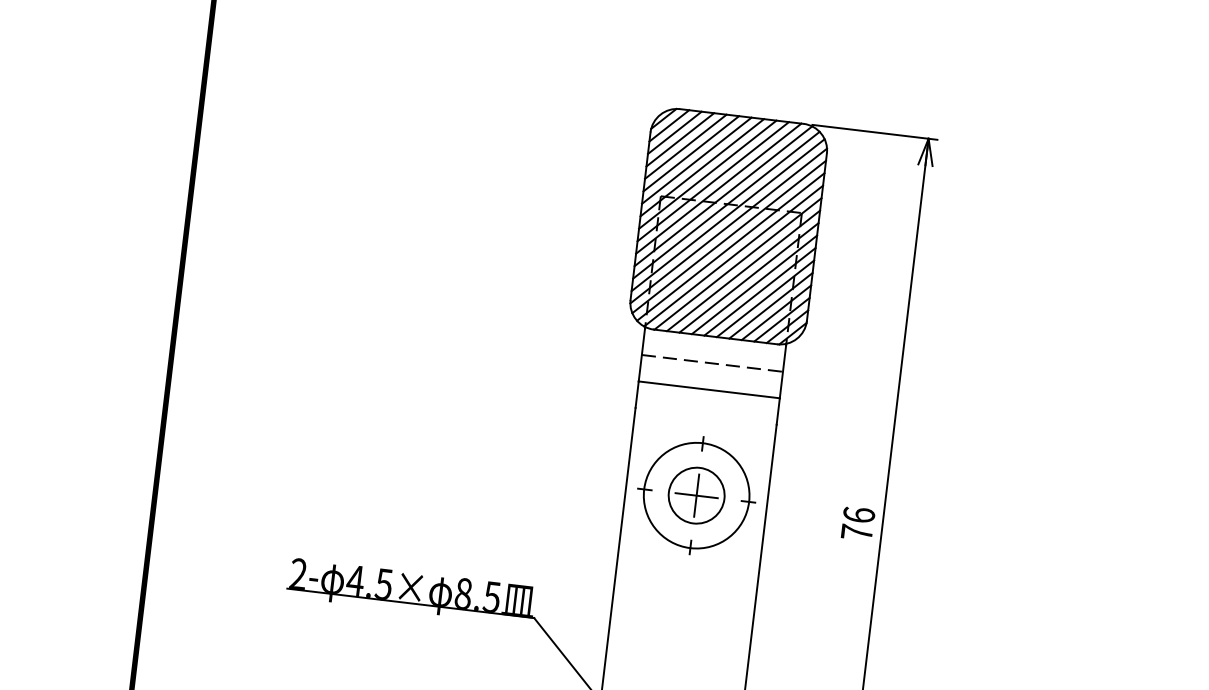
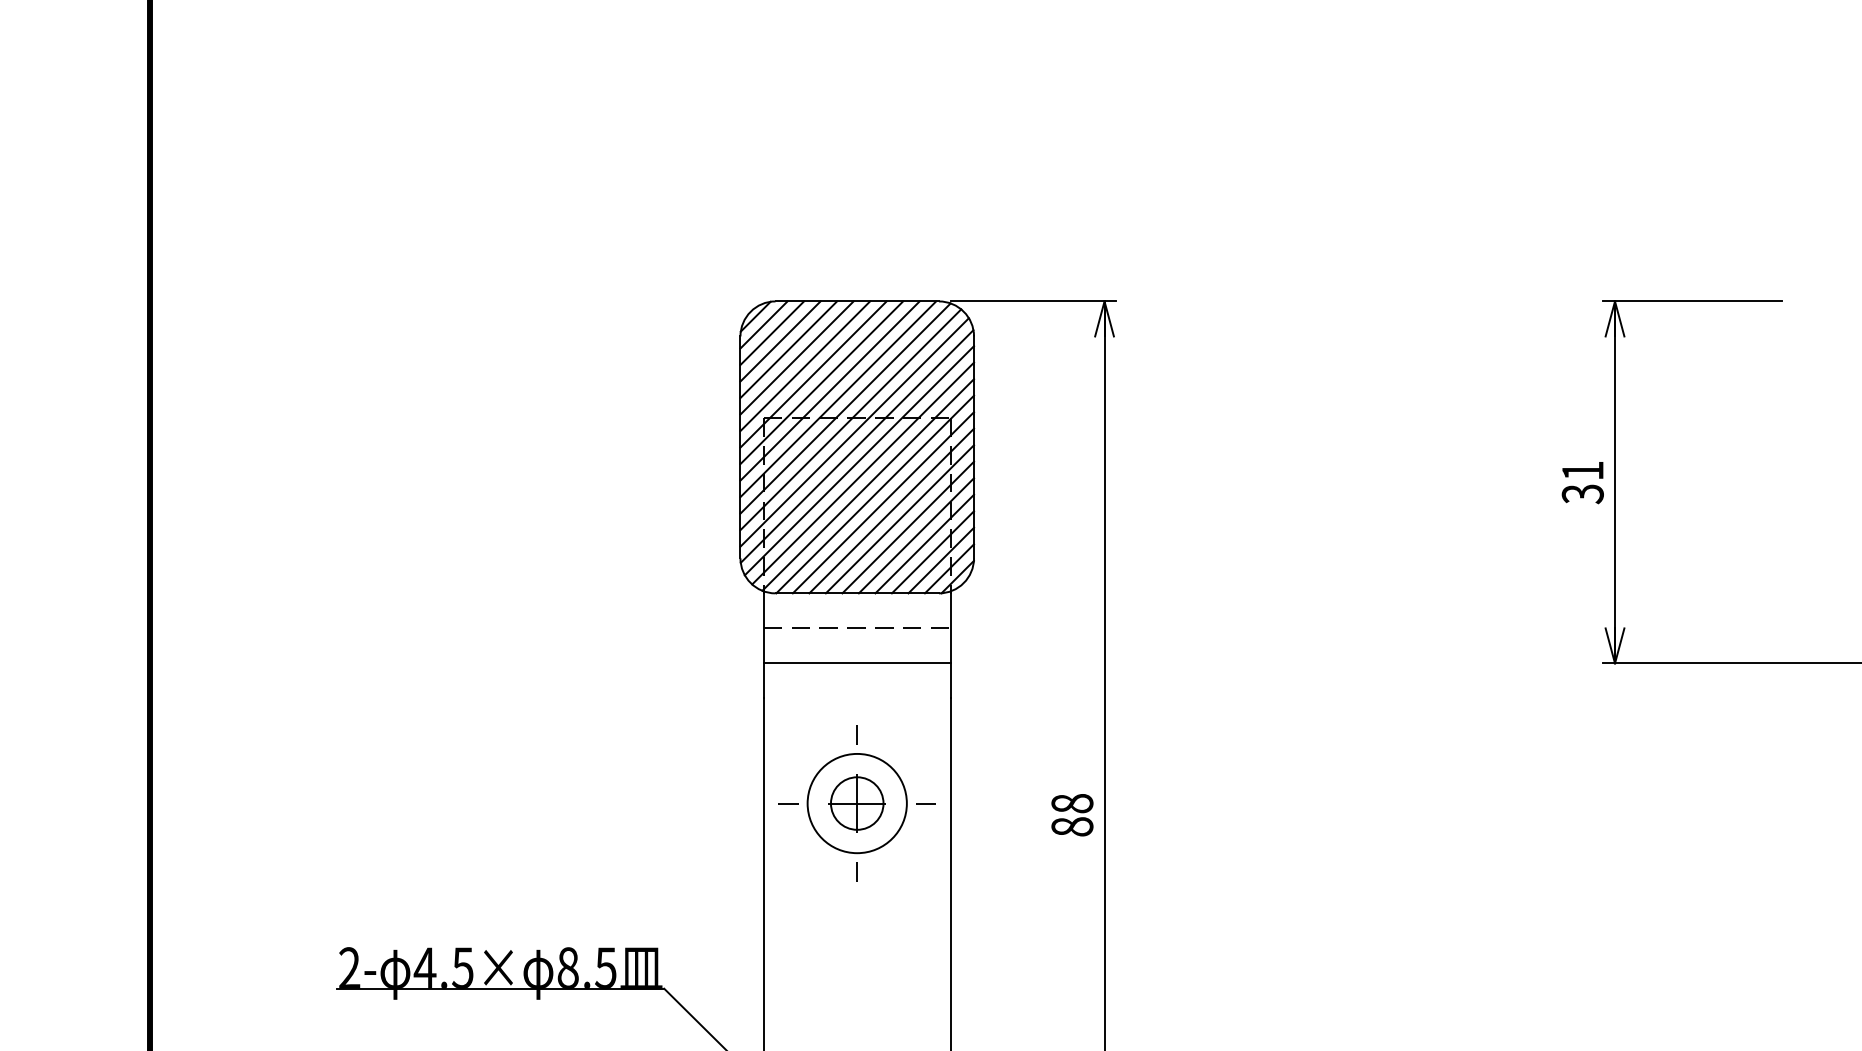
circle: (696, 495) -> (856, 803), size x0.71
circle: (696, 495) -> (856, 803), size x0.71
text: (858, 523) -> (1072, 814), 76 -> 88

